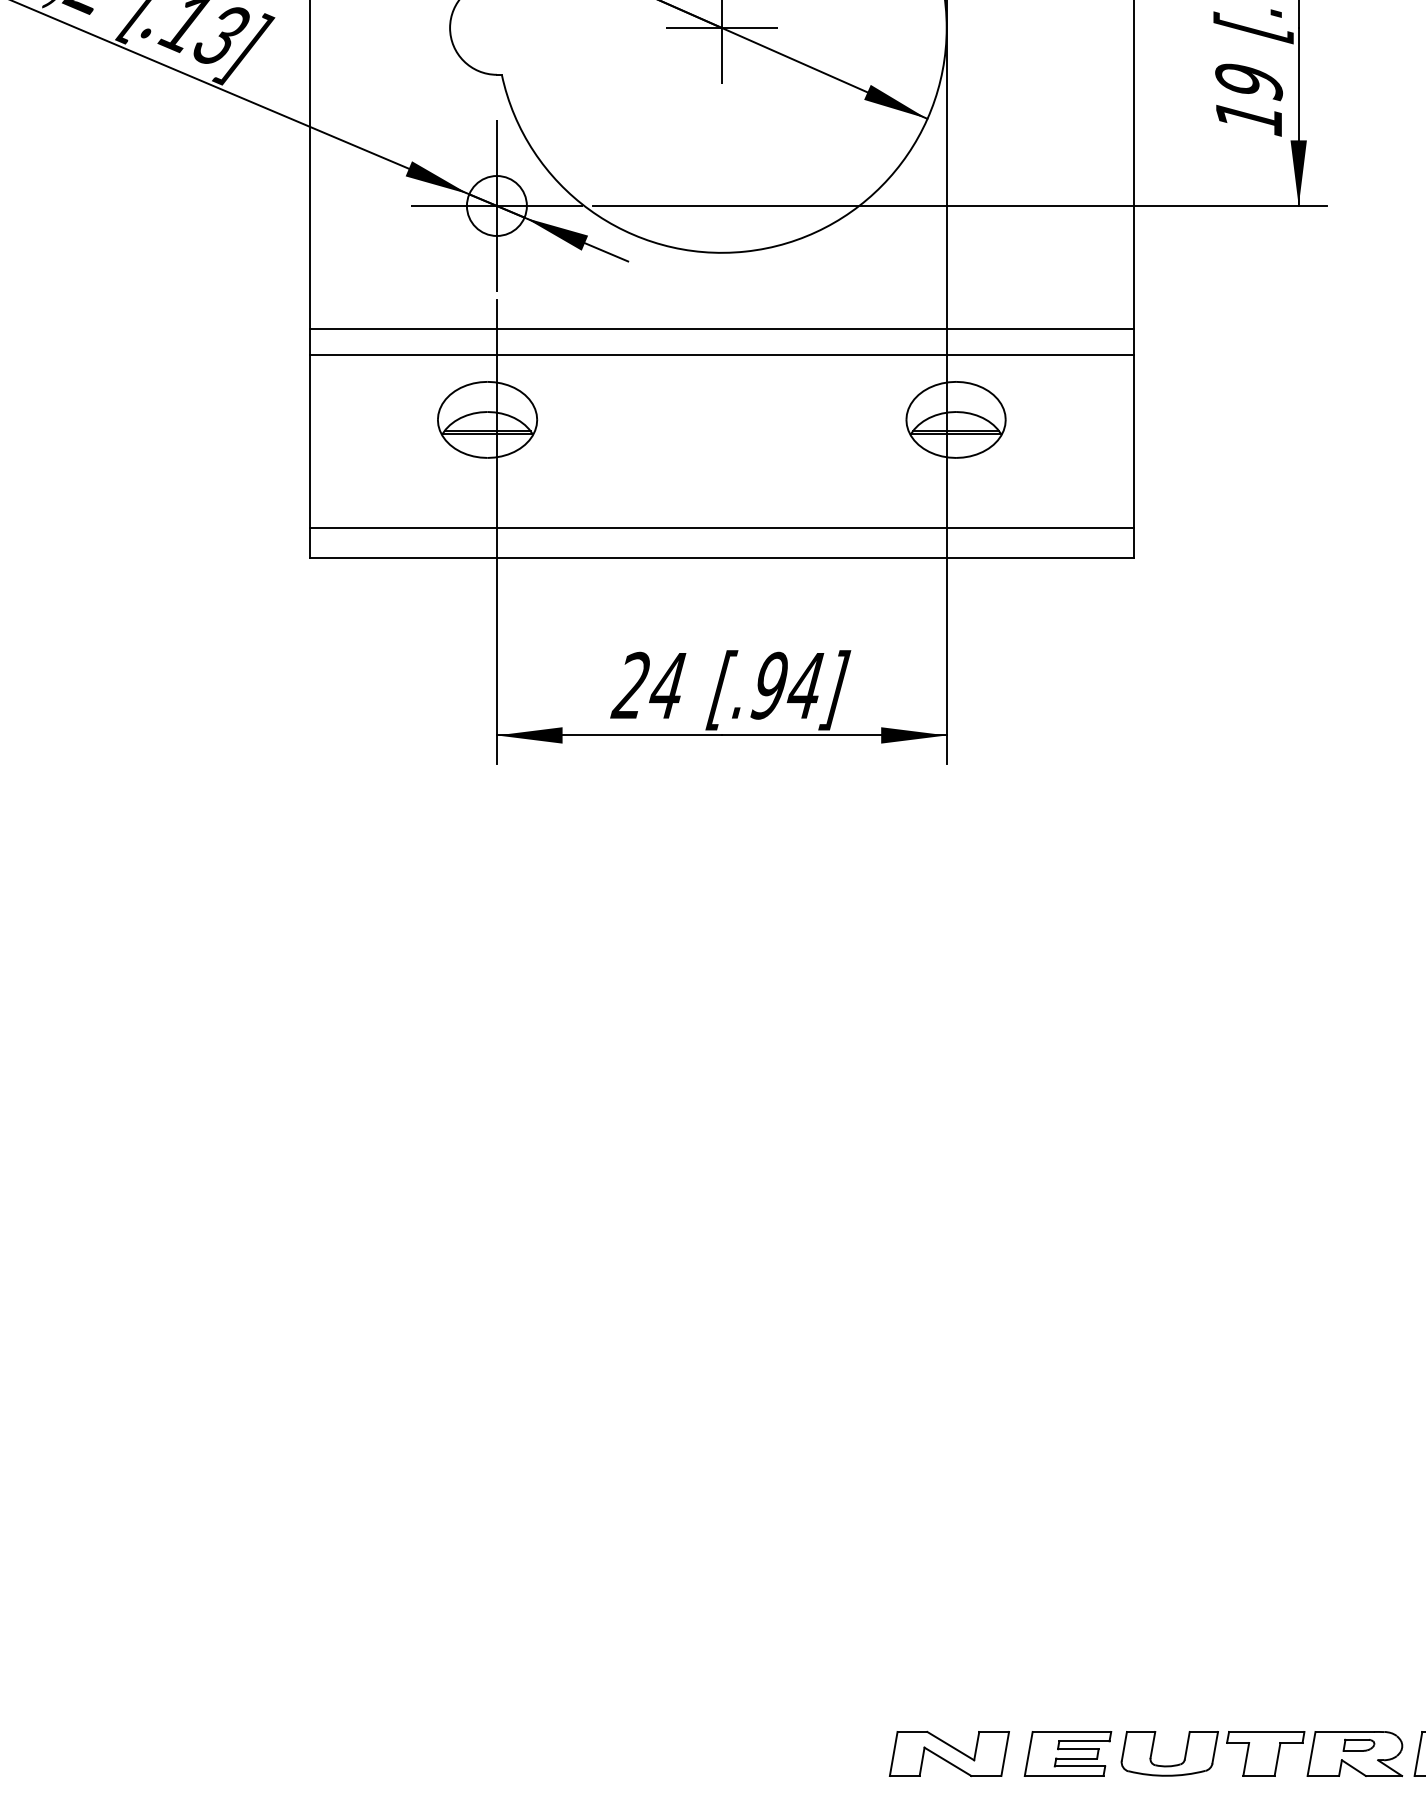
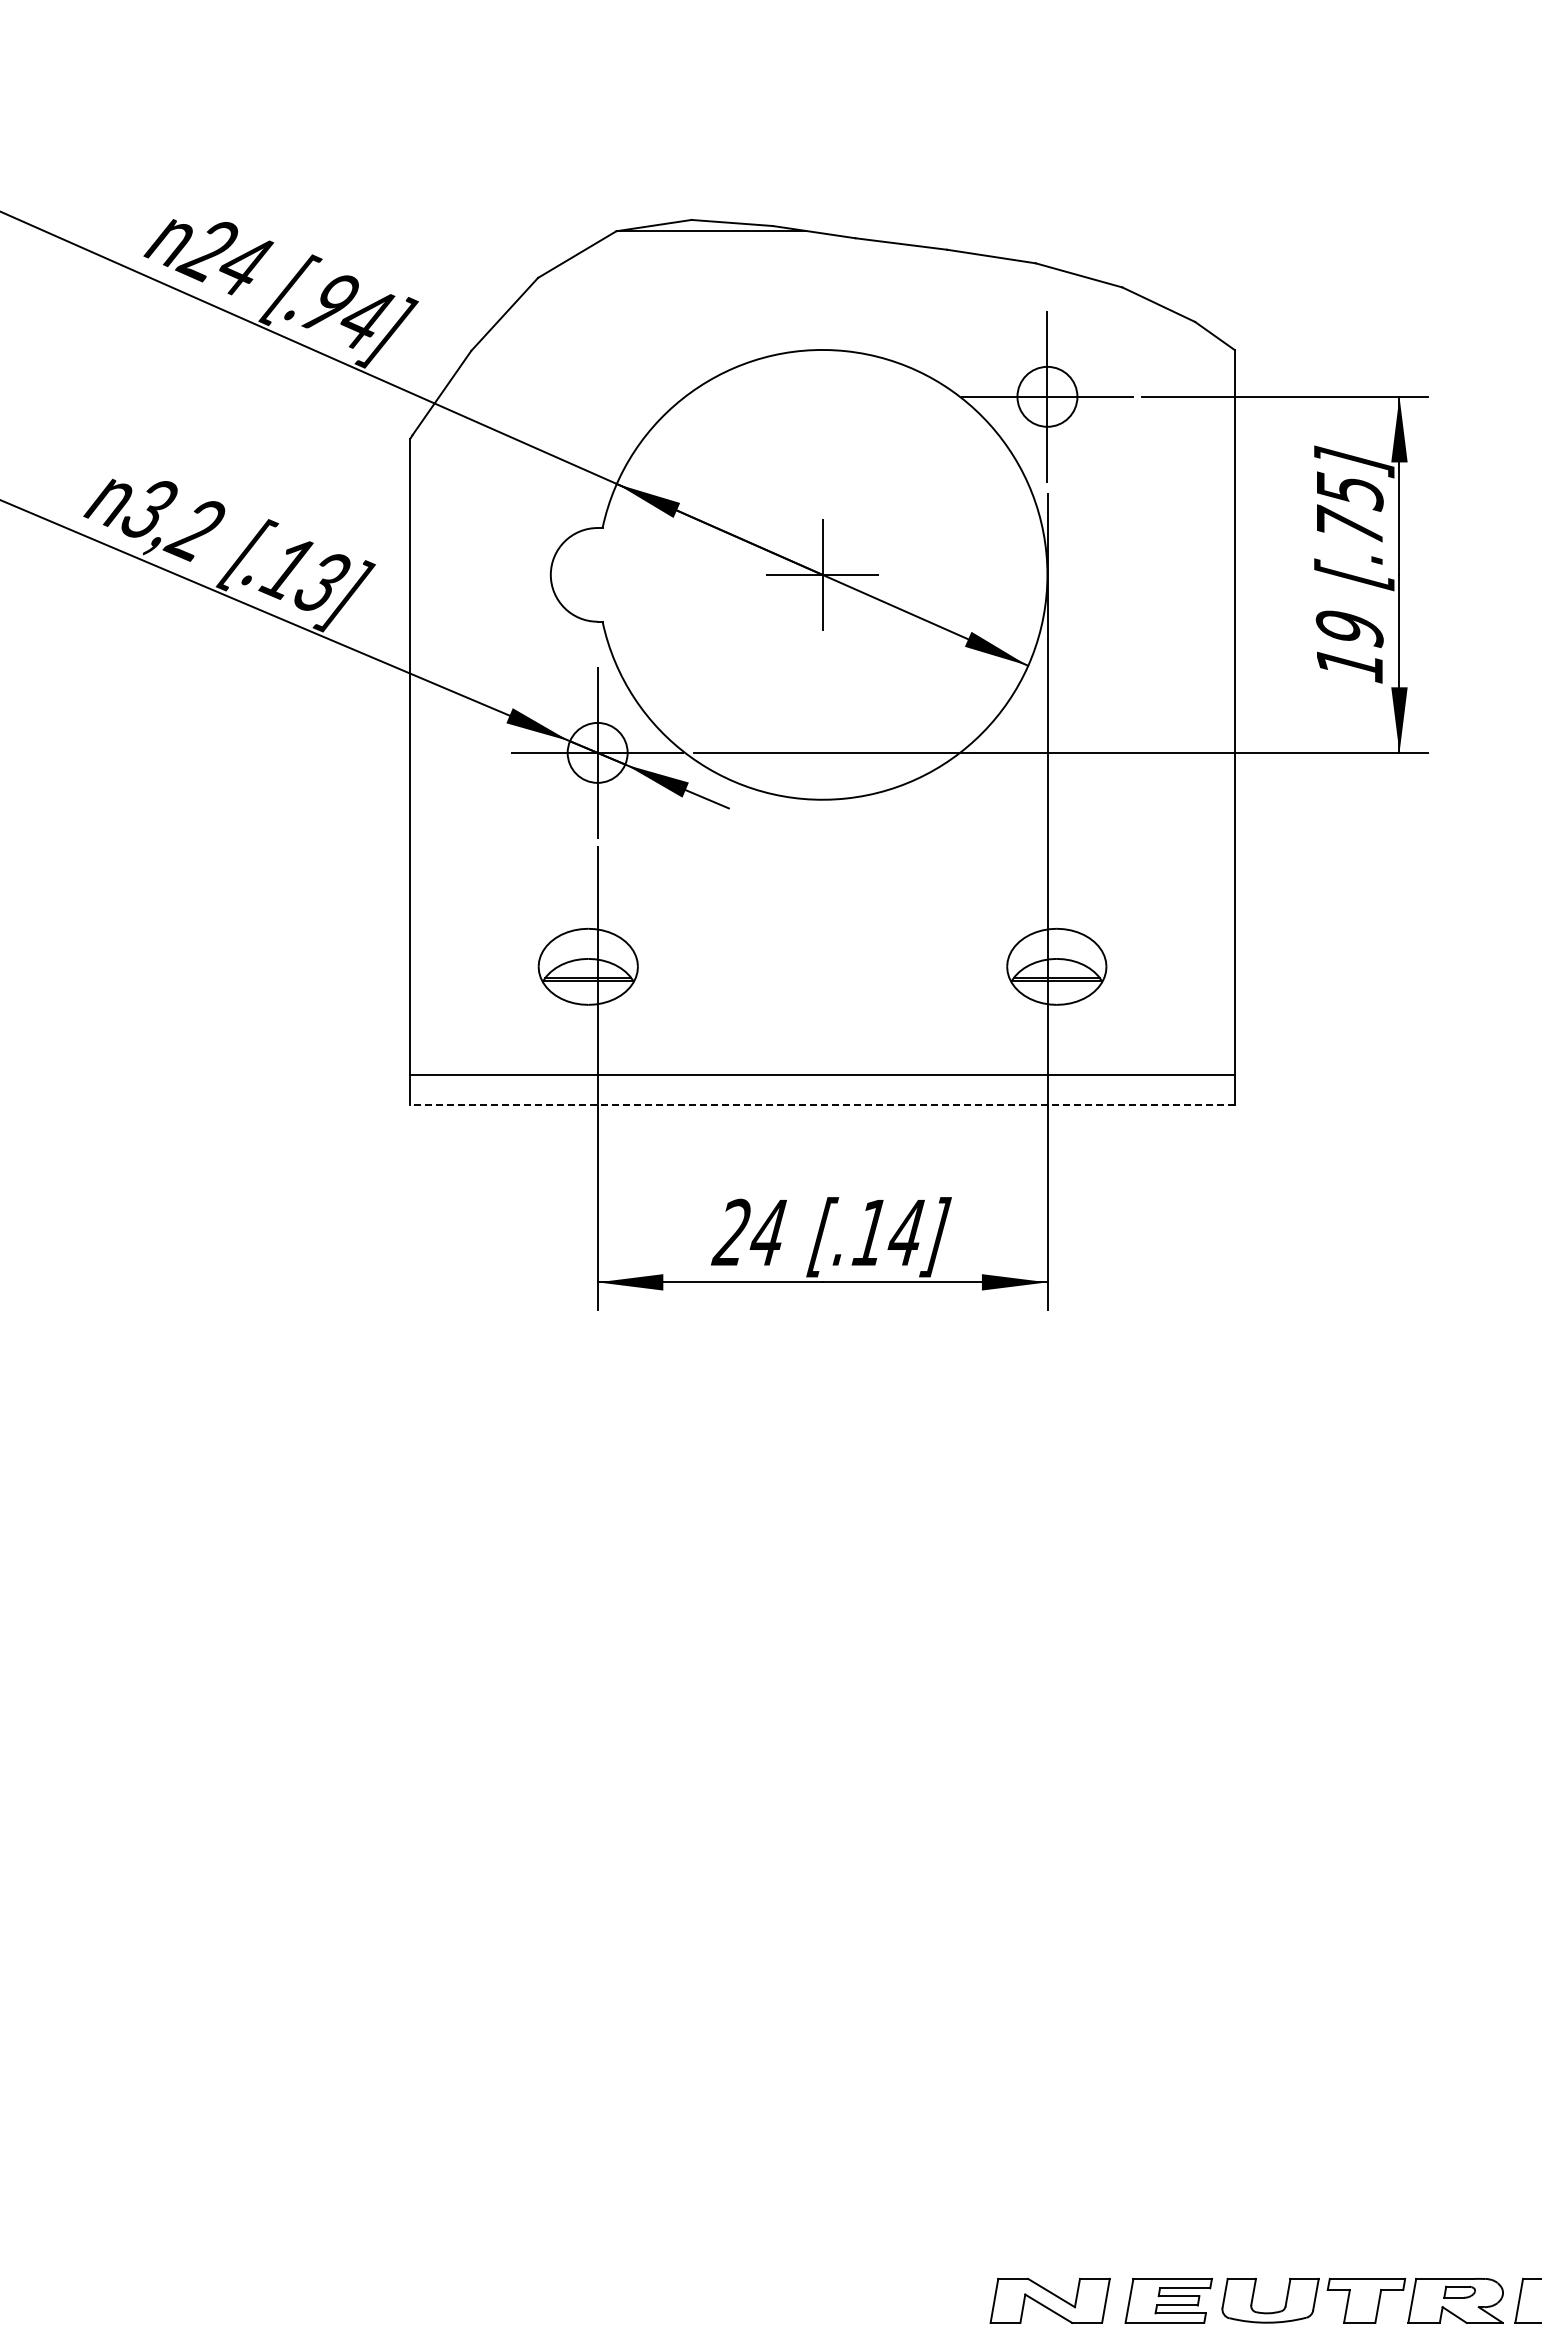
line: (721, 328) -> (822, 875), removed
line: (721, 355) -> (822, 902), removed
line: (721, 557) -> (822, 1104), solid -> dashed
text: (768, 685) -> (869, 1232), [.94] -> [.14]

